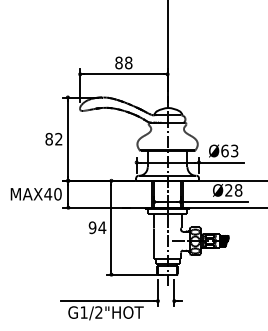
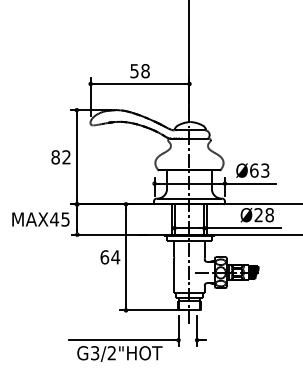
text: (118, 62) -> (133, 70), 88 -> 58
text: (57, 194) -> (65, 219), MAX40 -> MAX45
text: (92, 227) -> (104, 257), 94 -> 64
text: (83, 312) -> (94, 353), G1/2"HOT -> G3/2"HOT

